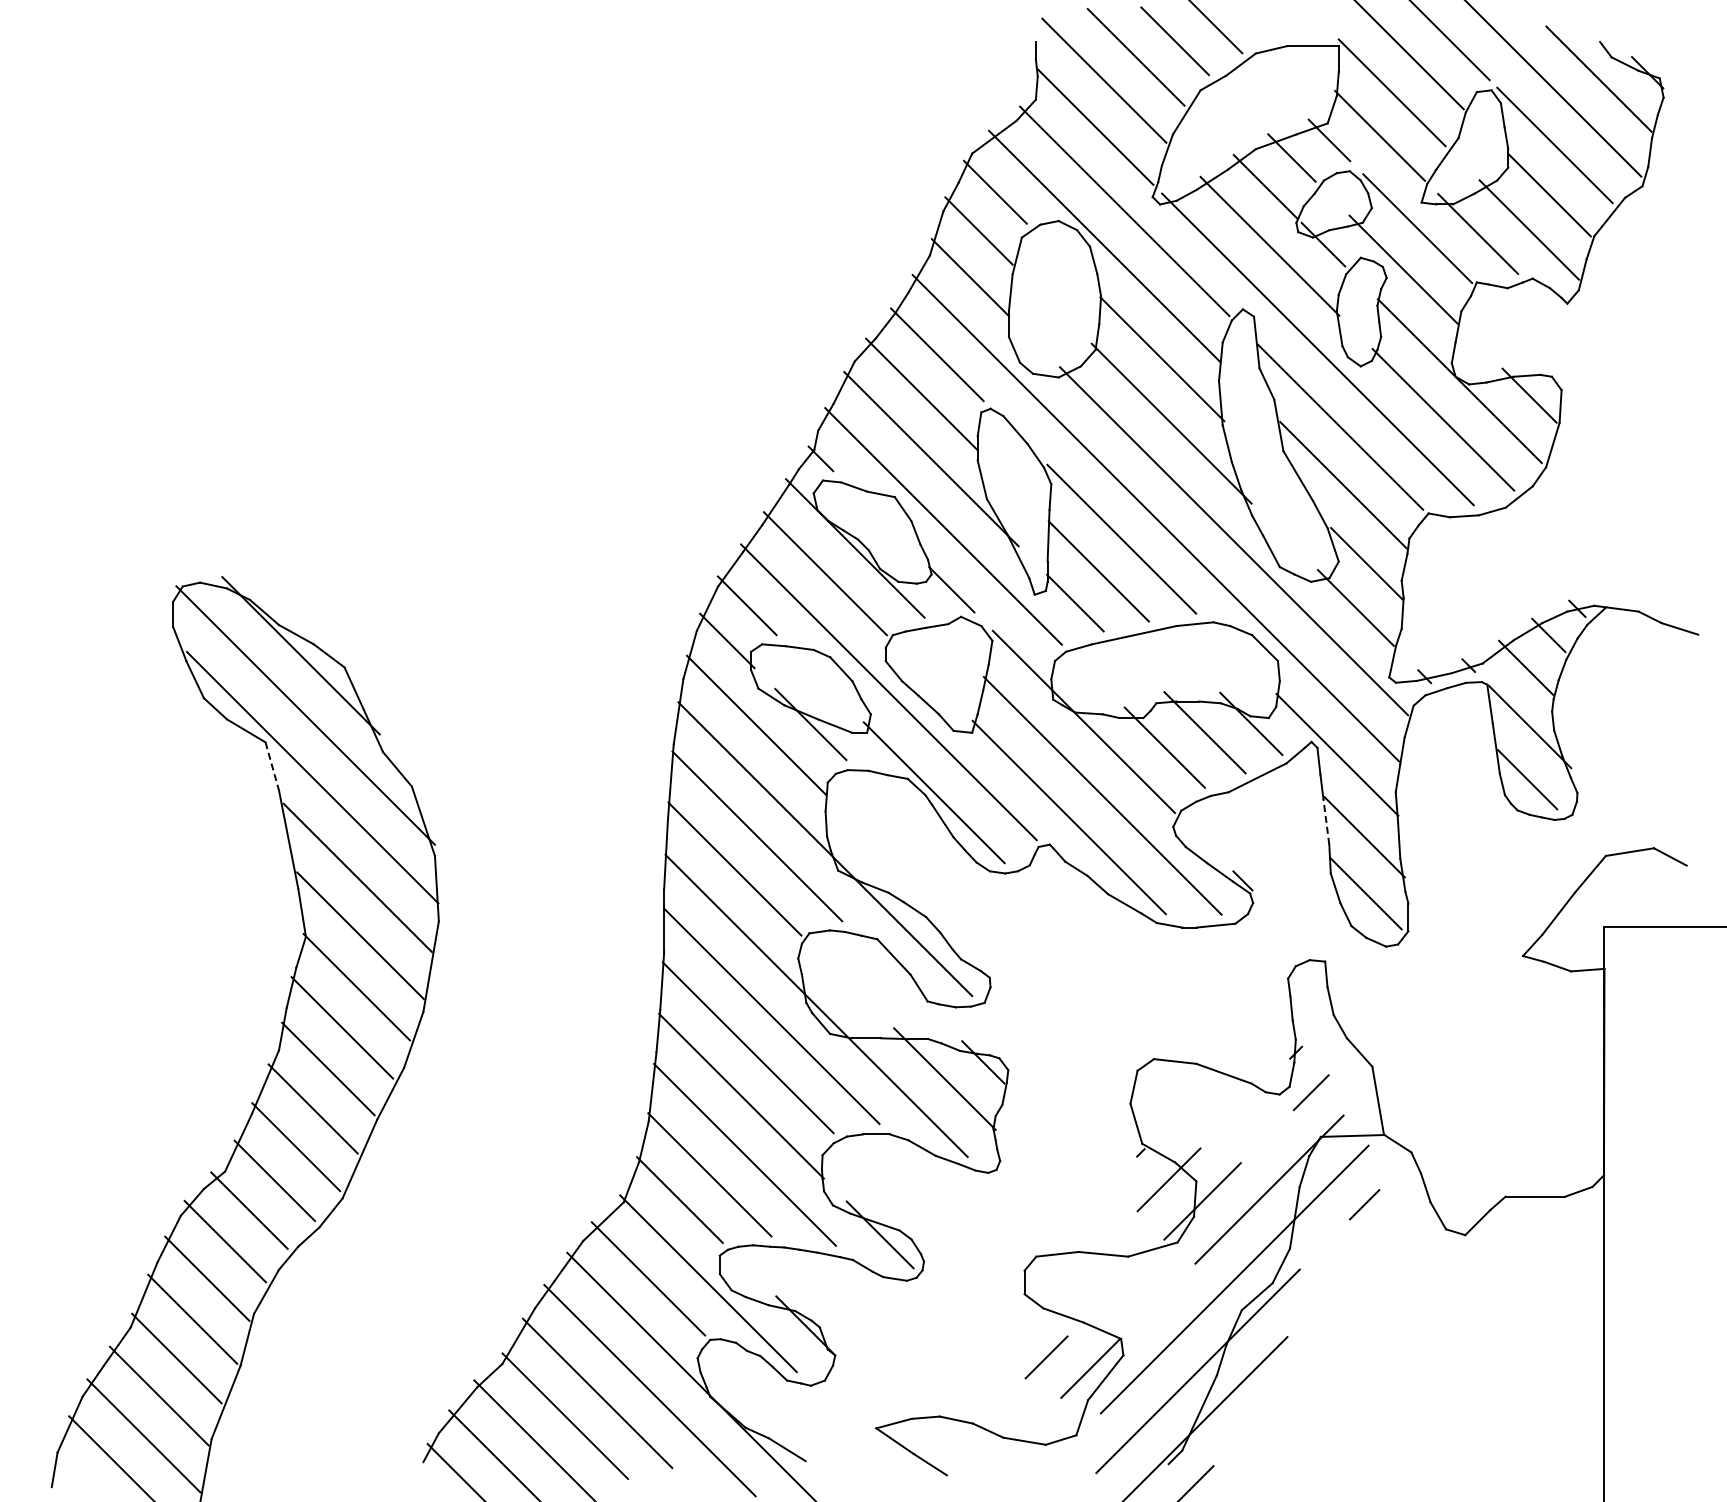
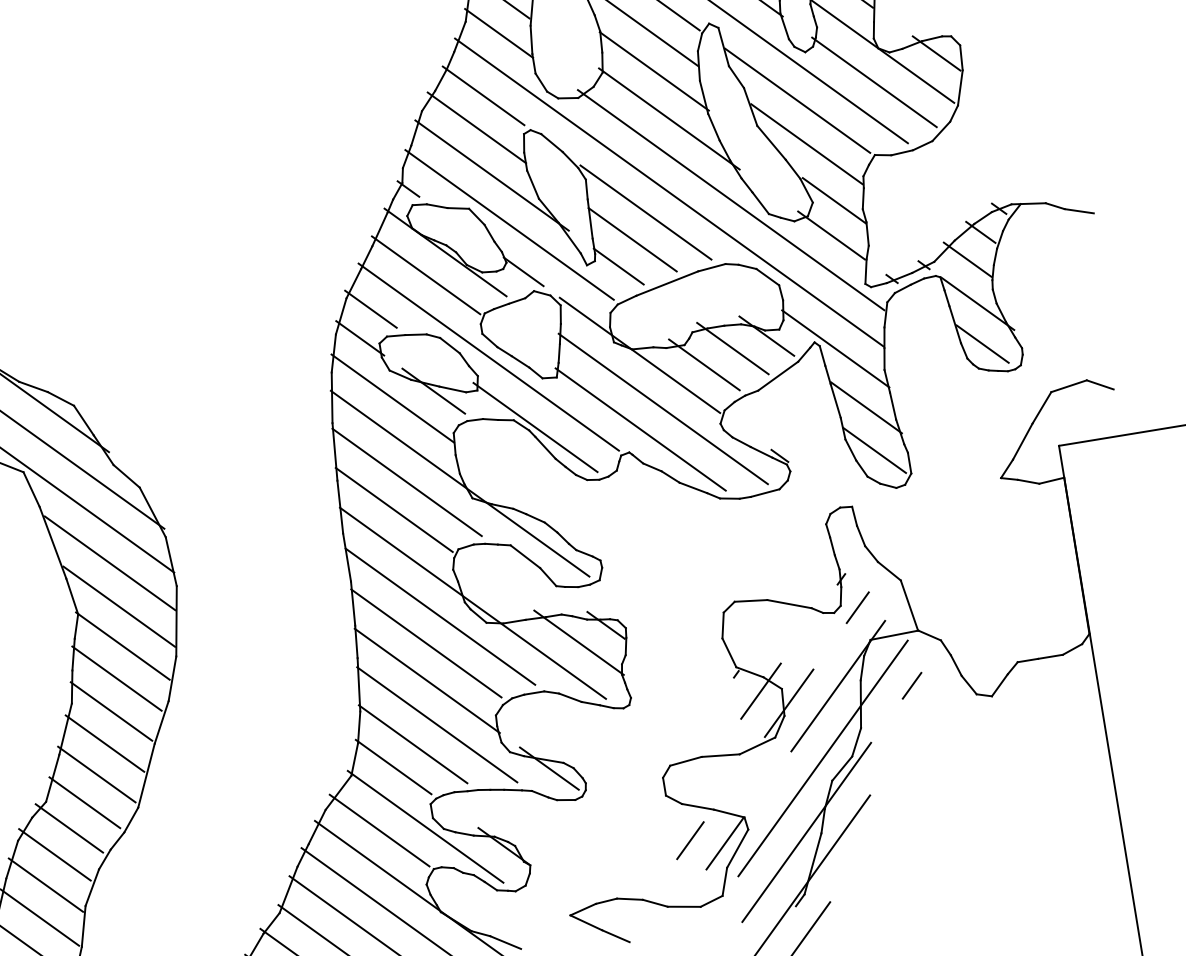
line: (272, 766) -> (31, 489), dashed -> solid
line: (1326, 821) -> (835, 400), dashed -> solid

